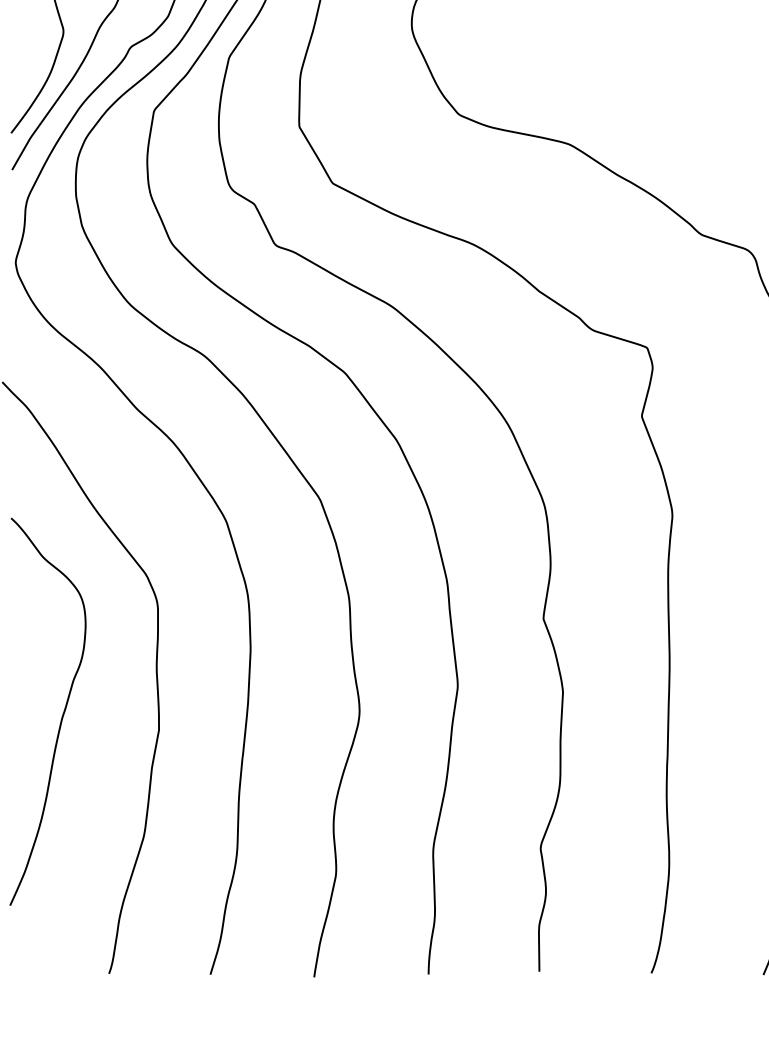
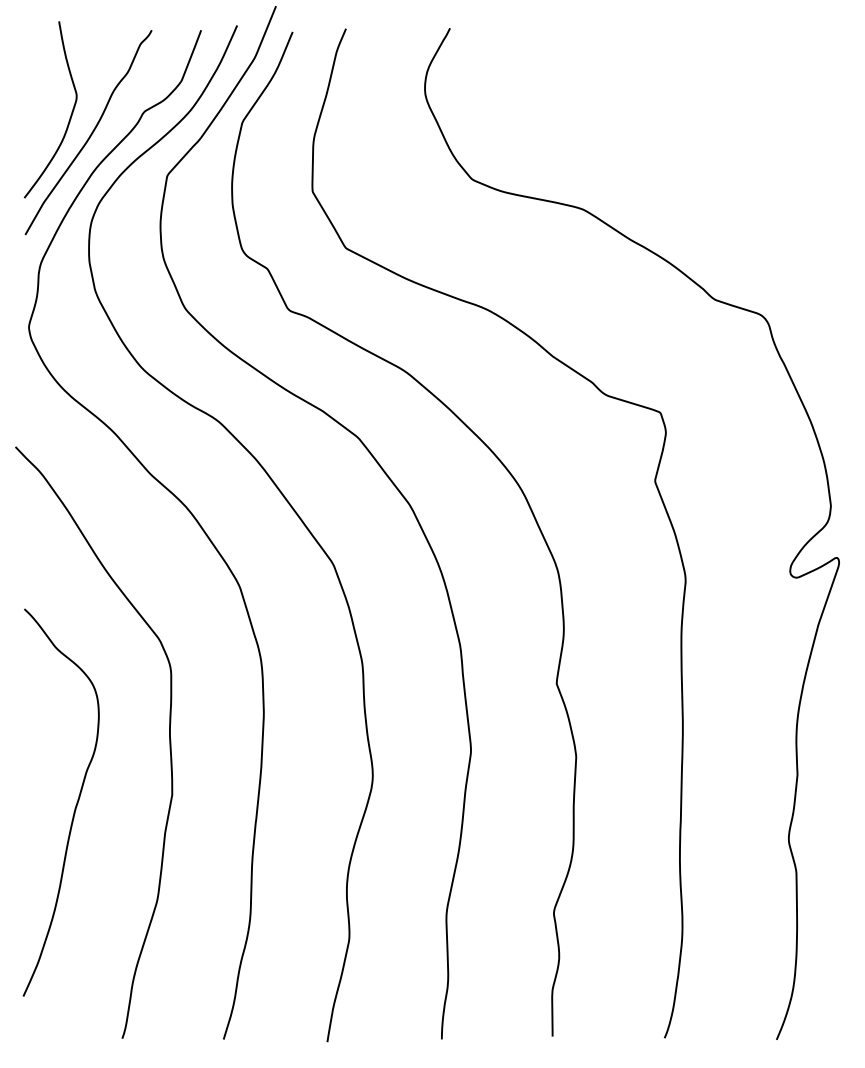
curve: (61, 717) -> (74, 808), moved

